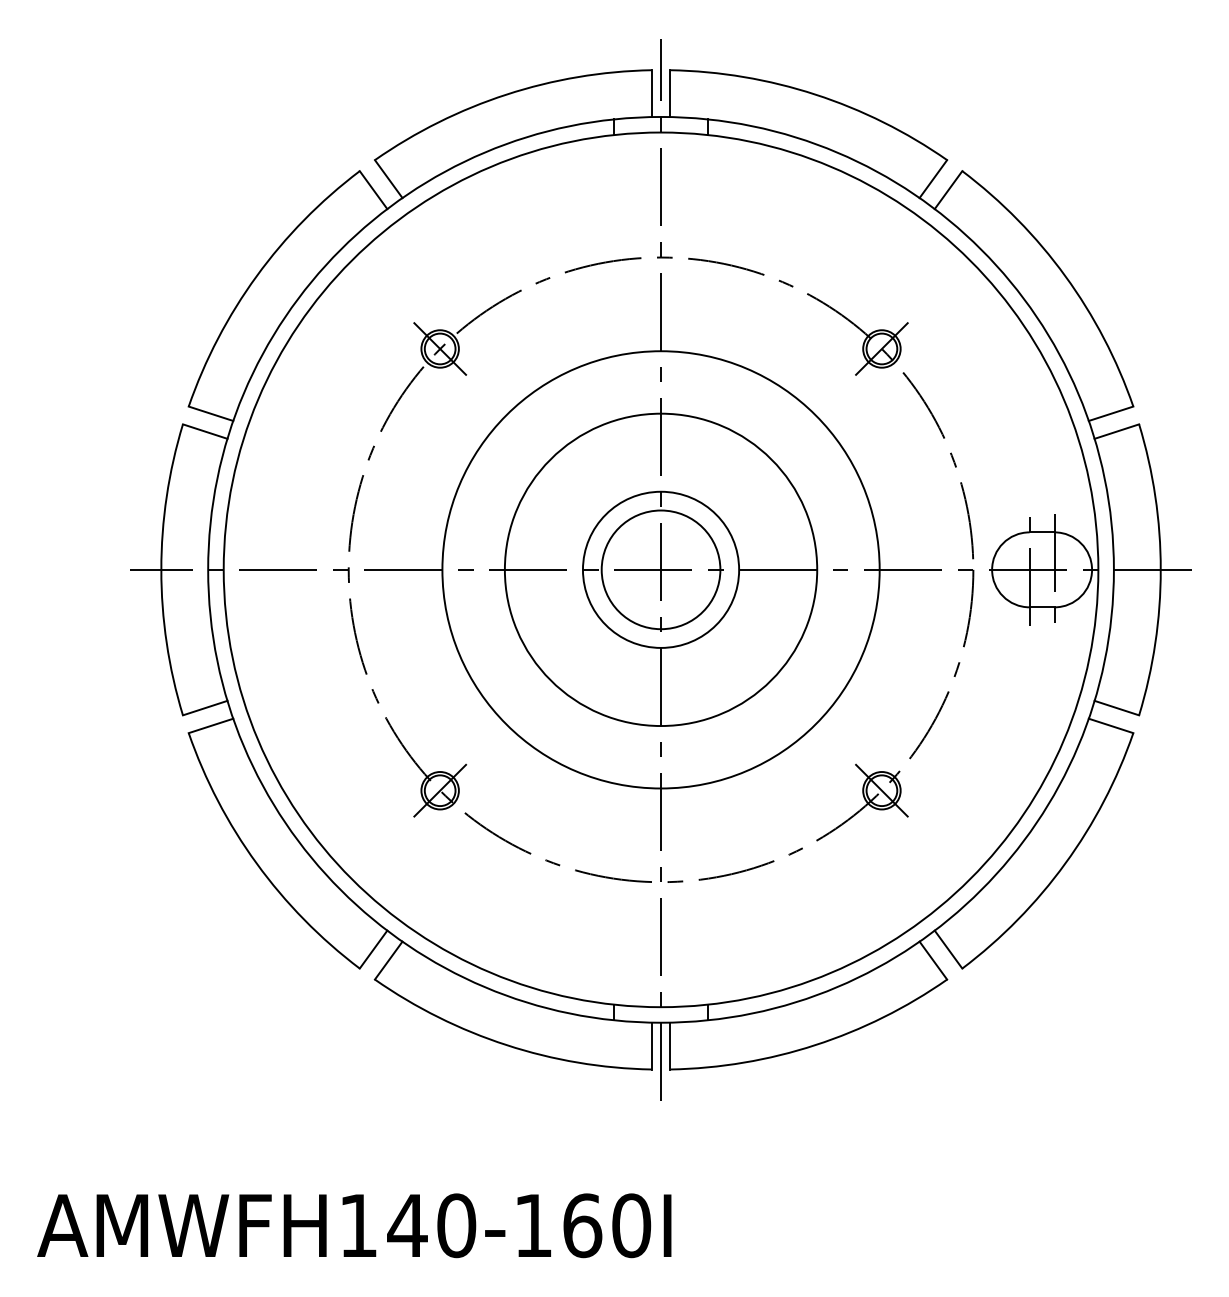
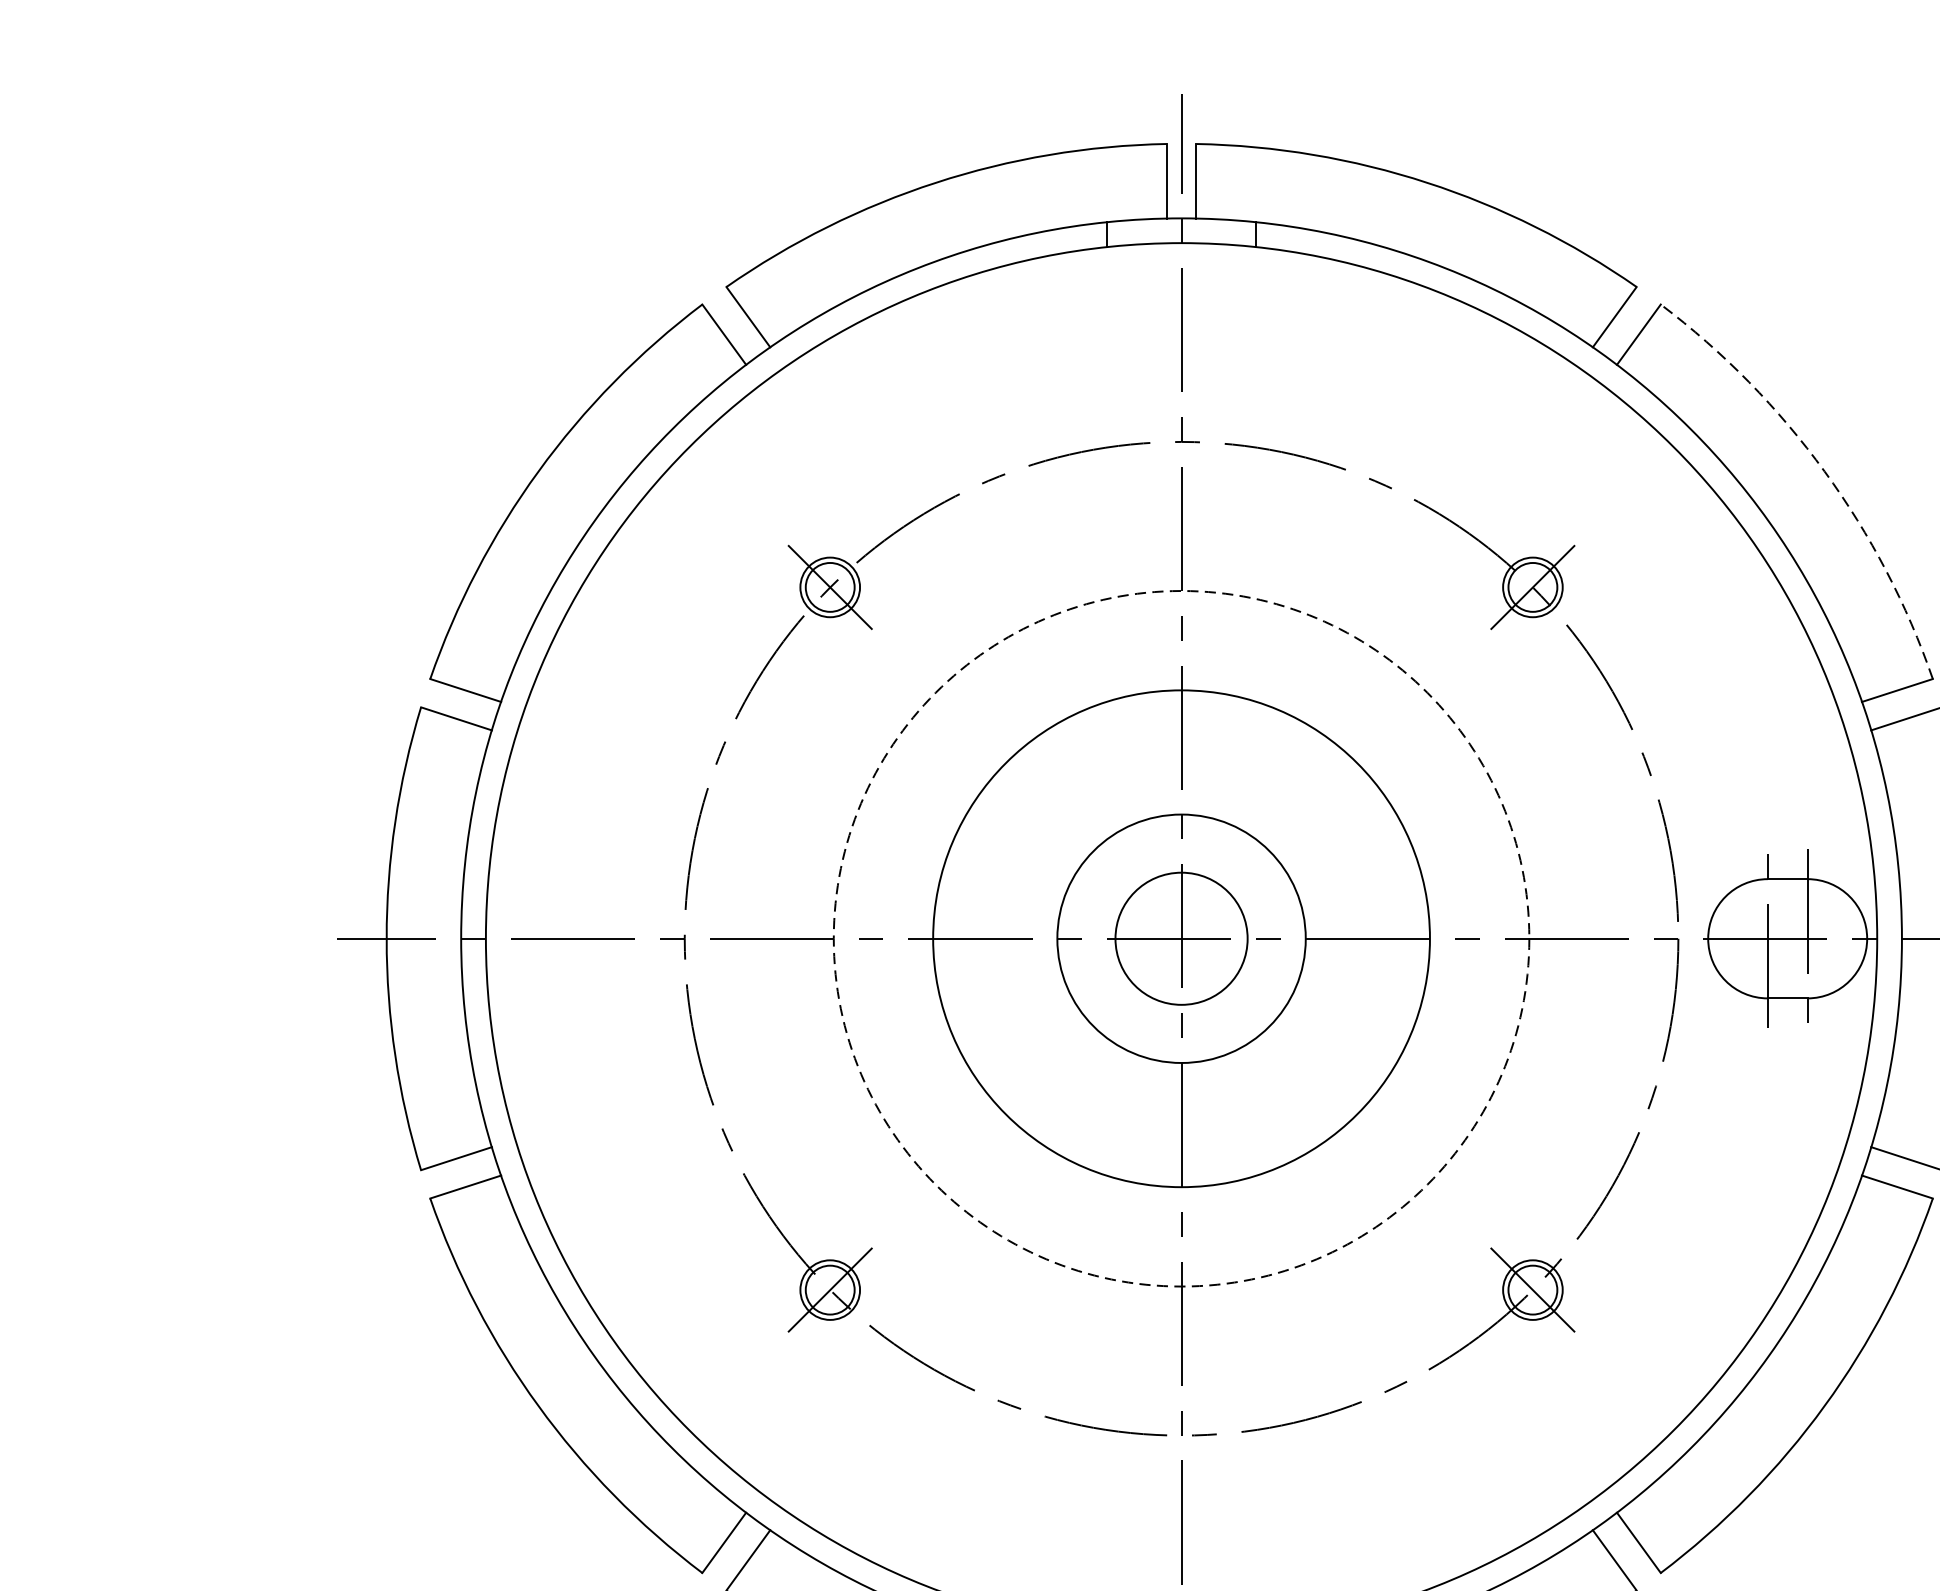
arc: (1065, 276) -> (1824, 472), solid -> dashed
circle: (660, 569) -> (1180, 938), size x0.7
circle: (660, 569) -> (1180, 938), solid -> dashed

